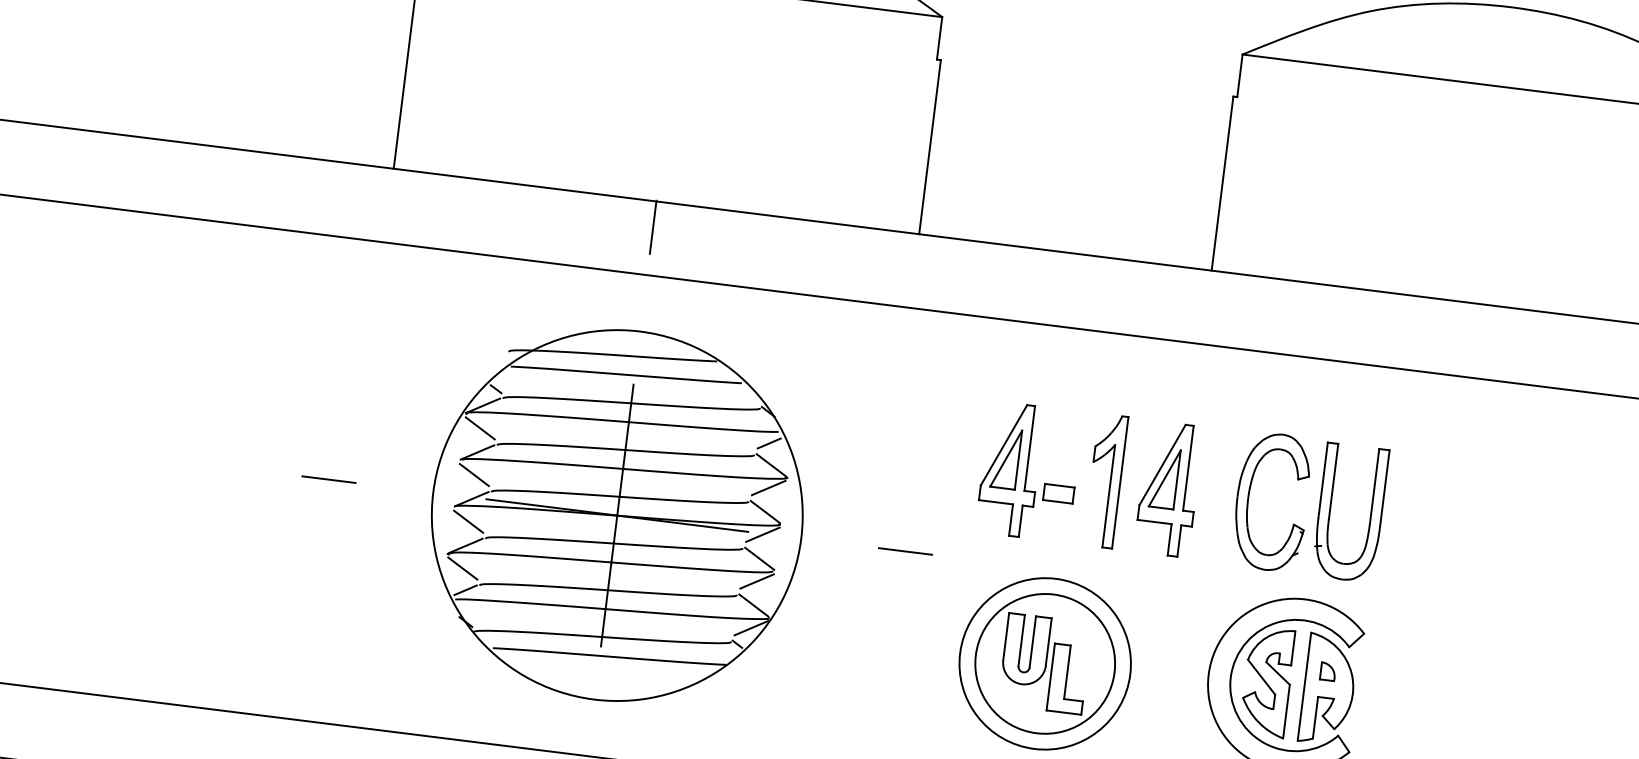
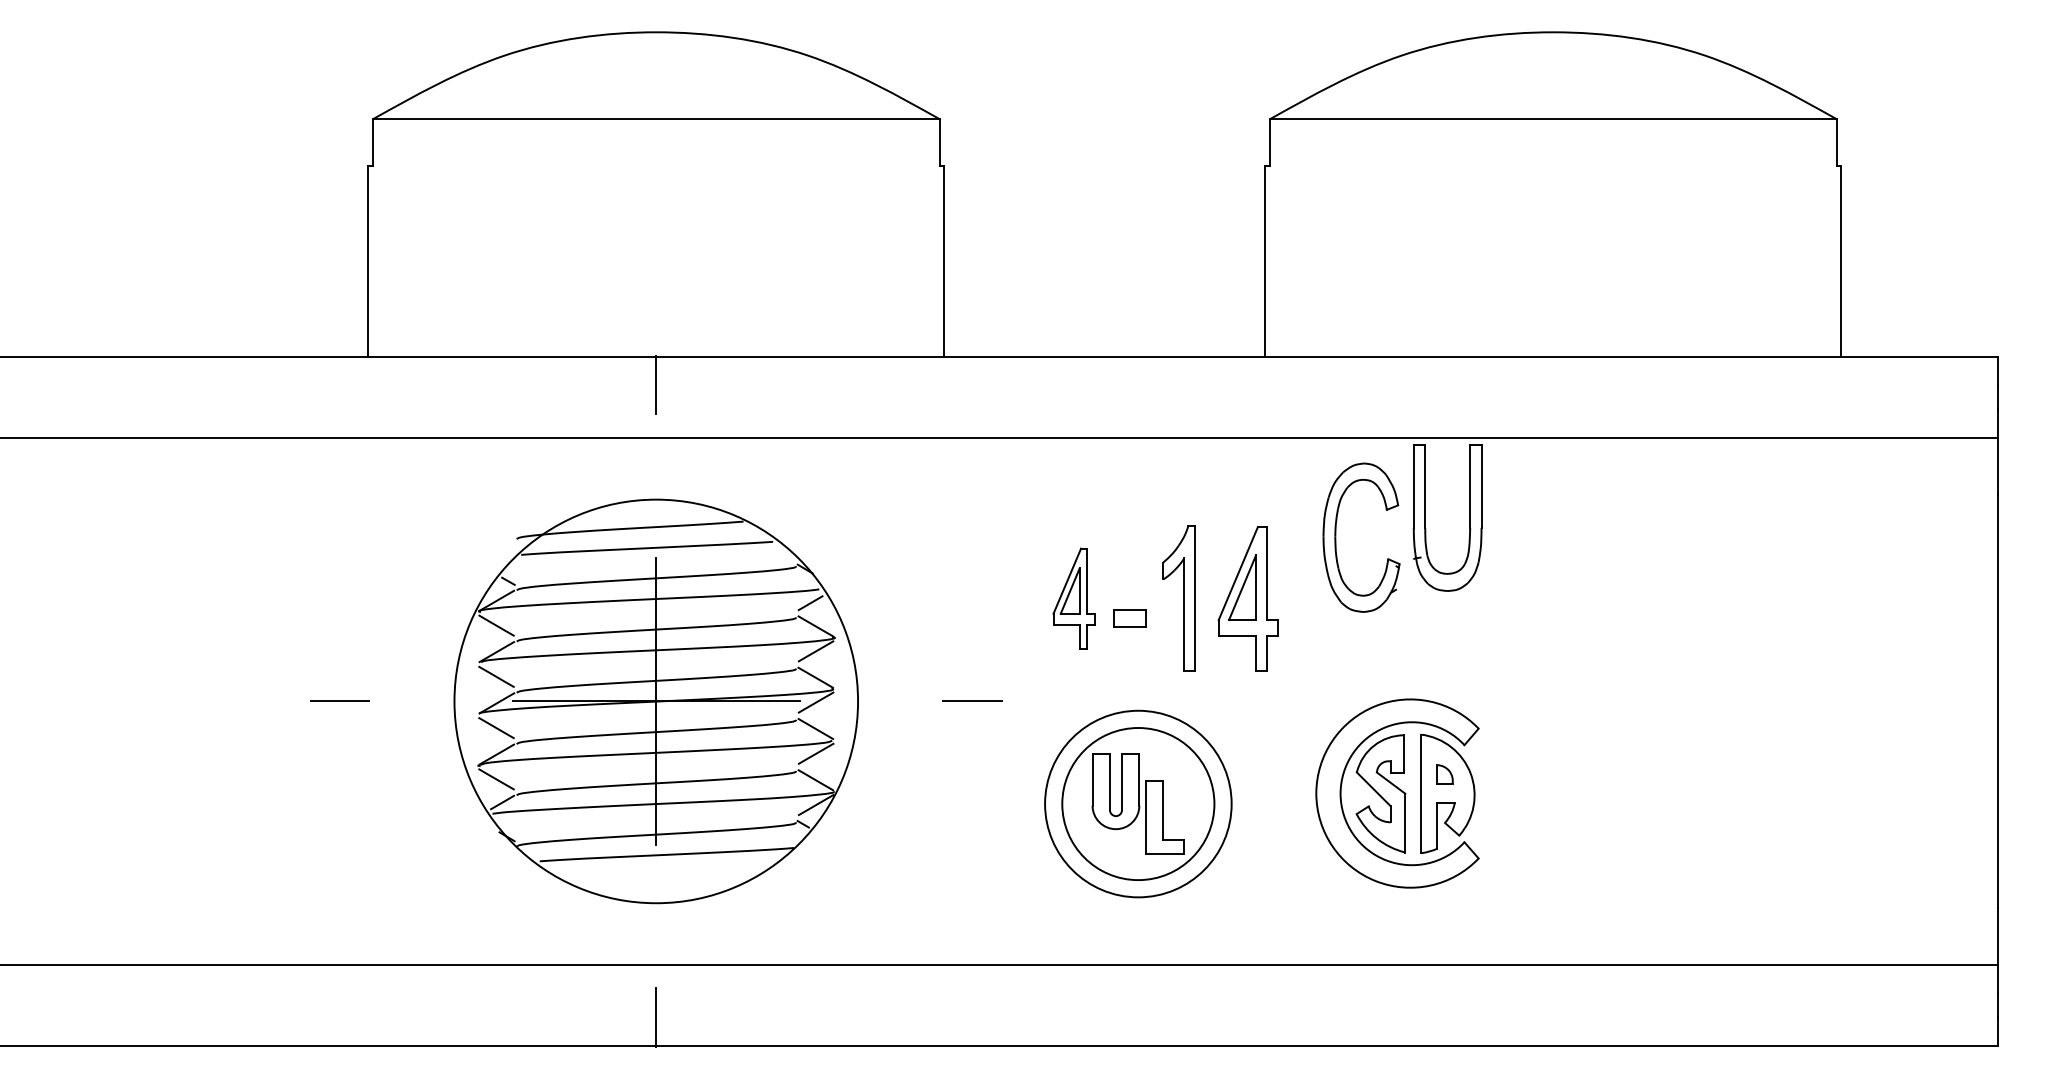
part: (1009, 469) -> (1073, 598), size x0.7
part: (1249, 498) -> (1336, 537), moved
part: (1330, 509) -> (1425, 517), moved

